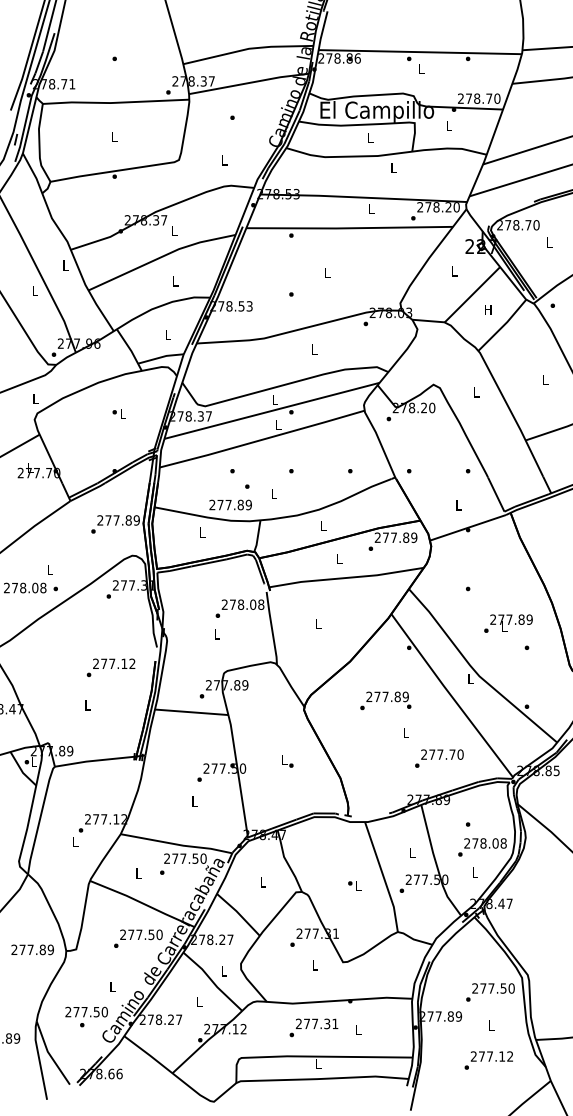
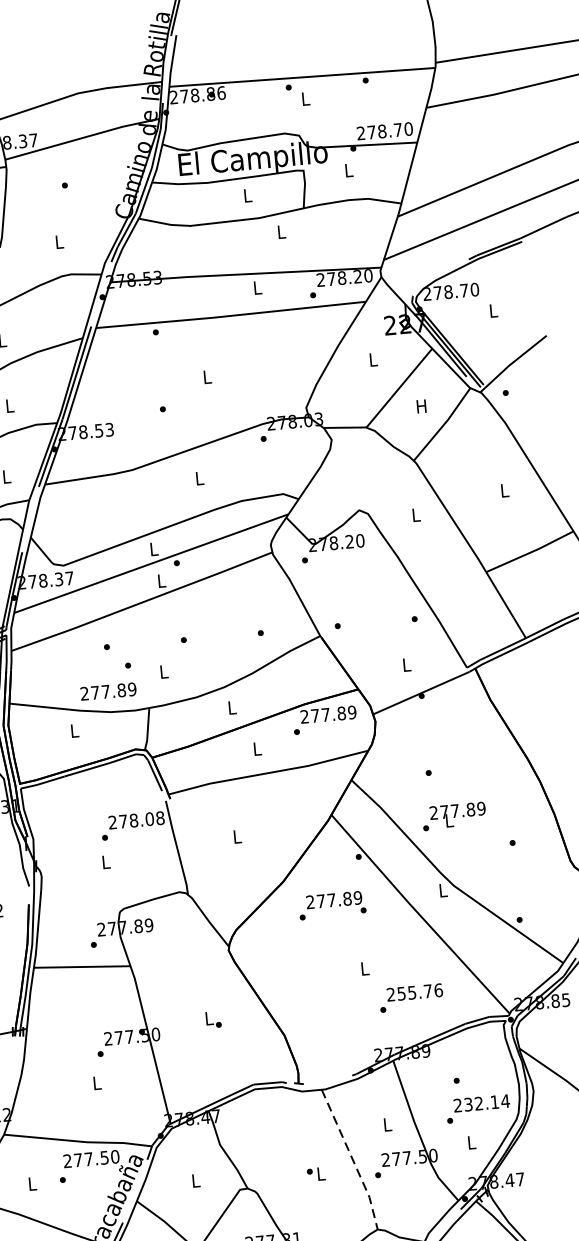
text: (508, 623) -> (454, 816), moved
text: (385, 700) -> (331, 905), moved
text: (446, 754) -> (420, 991), 277.70 -> 255.76
text: (489, 843) -> (486, 1102), 278.08 -> 232.14
line: (383, 877) -> (352, 1160), solid -> dashed

